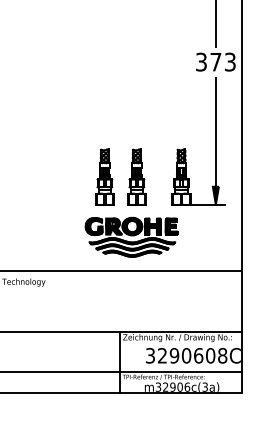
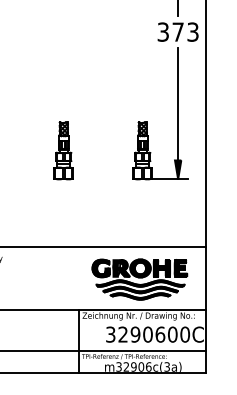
part: (136, 176) -> (96, 149), removed
part: (131, 236) -> (139, 278), moved
text: (222, 355) -> (184, 334), 3290608C -> 3290600C

